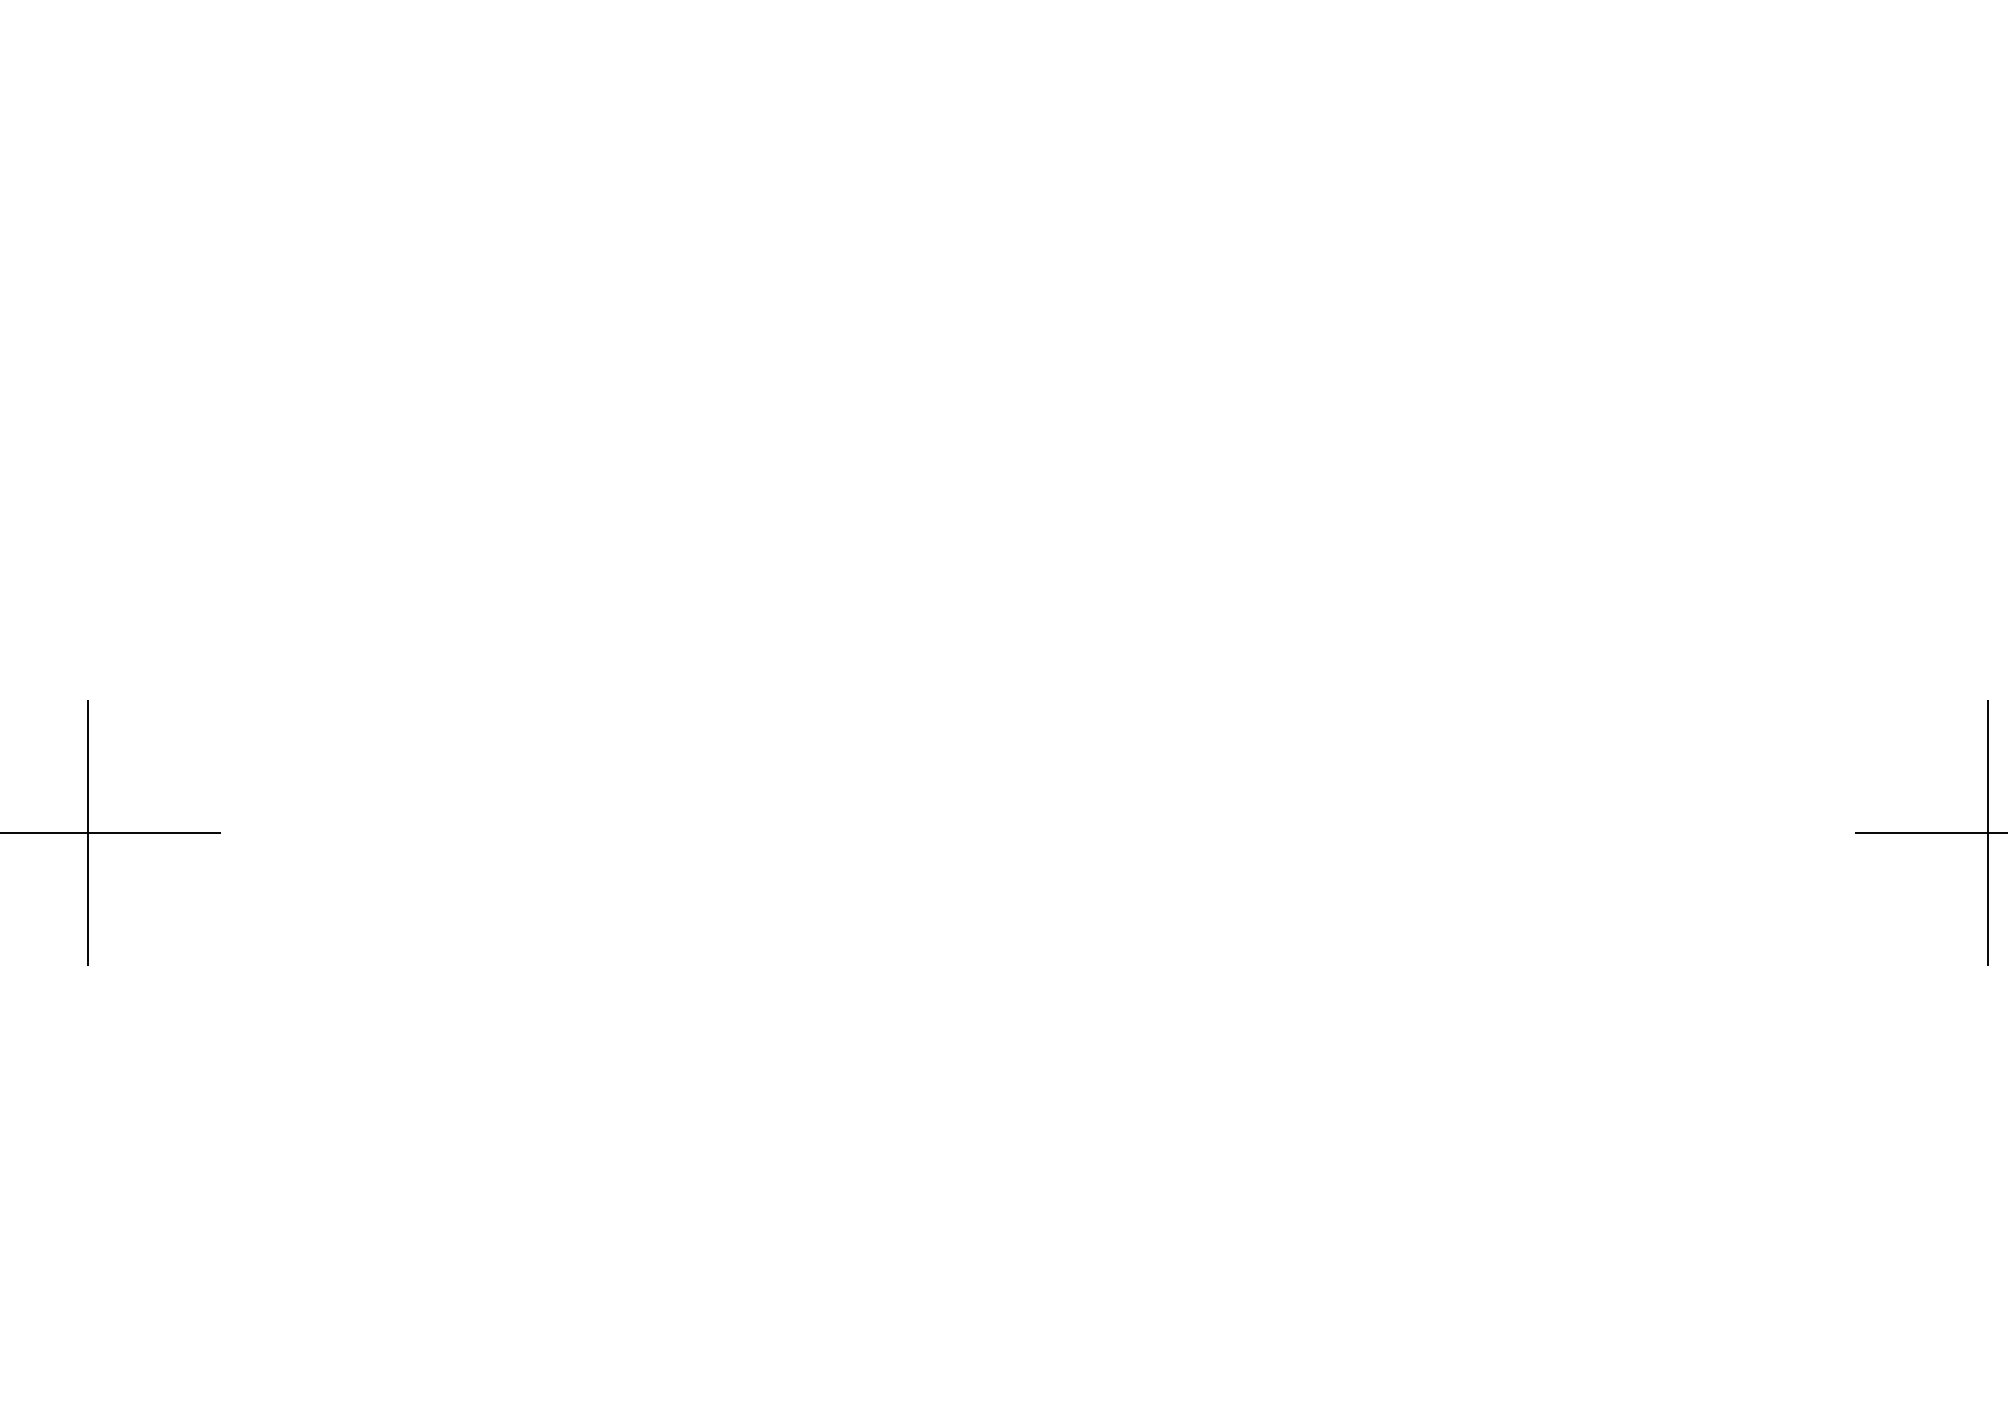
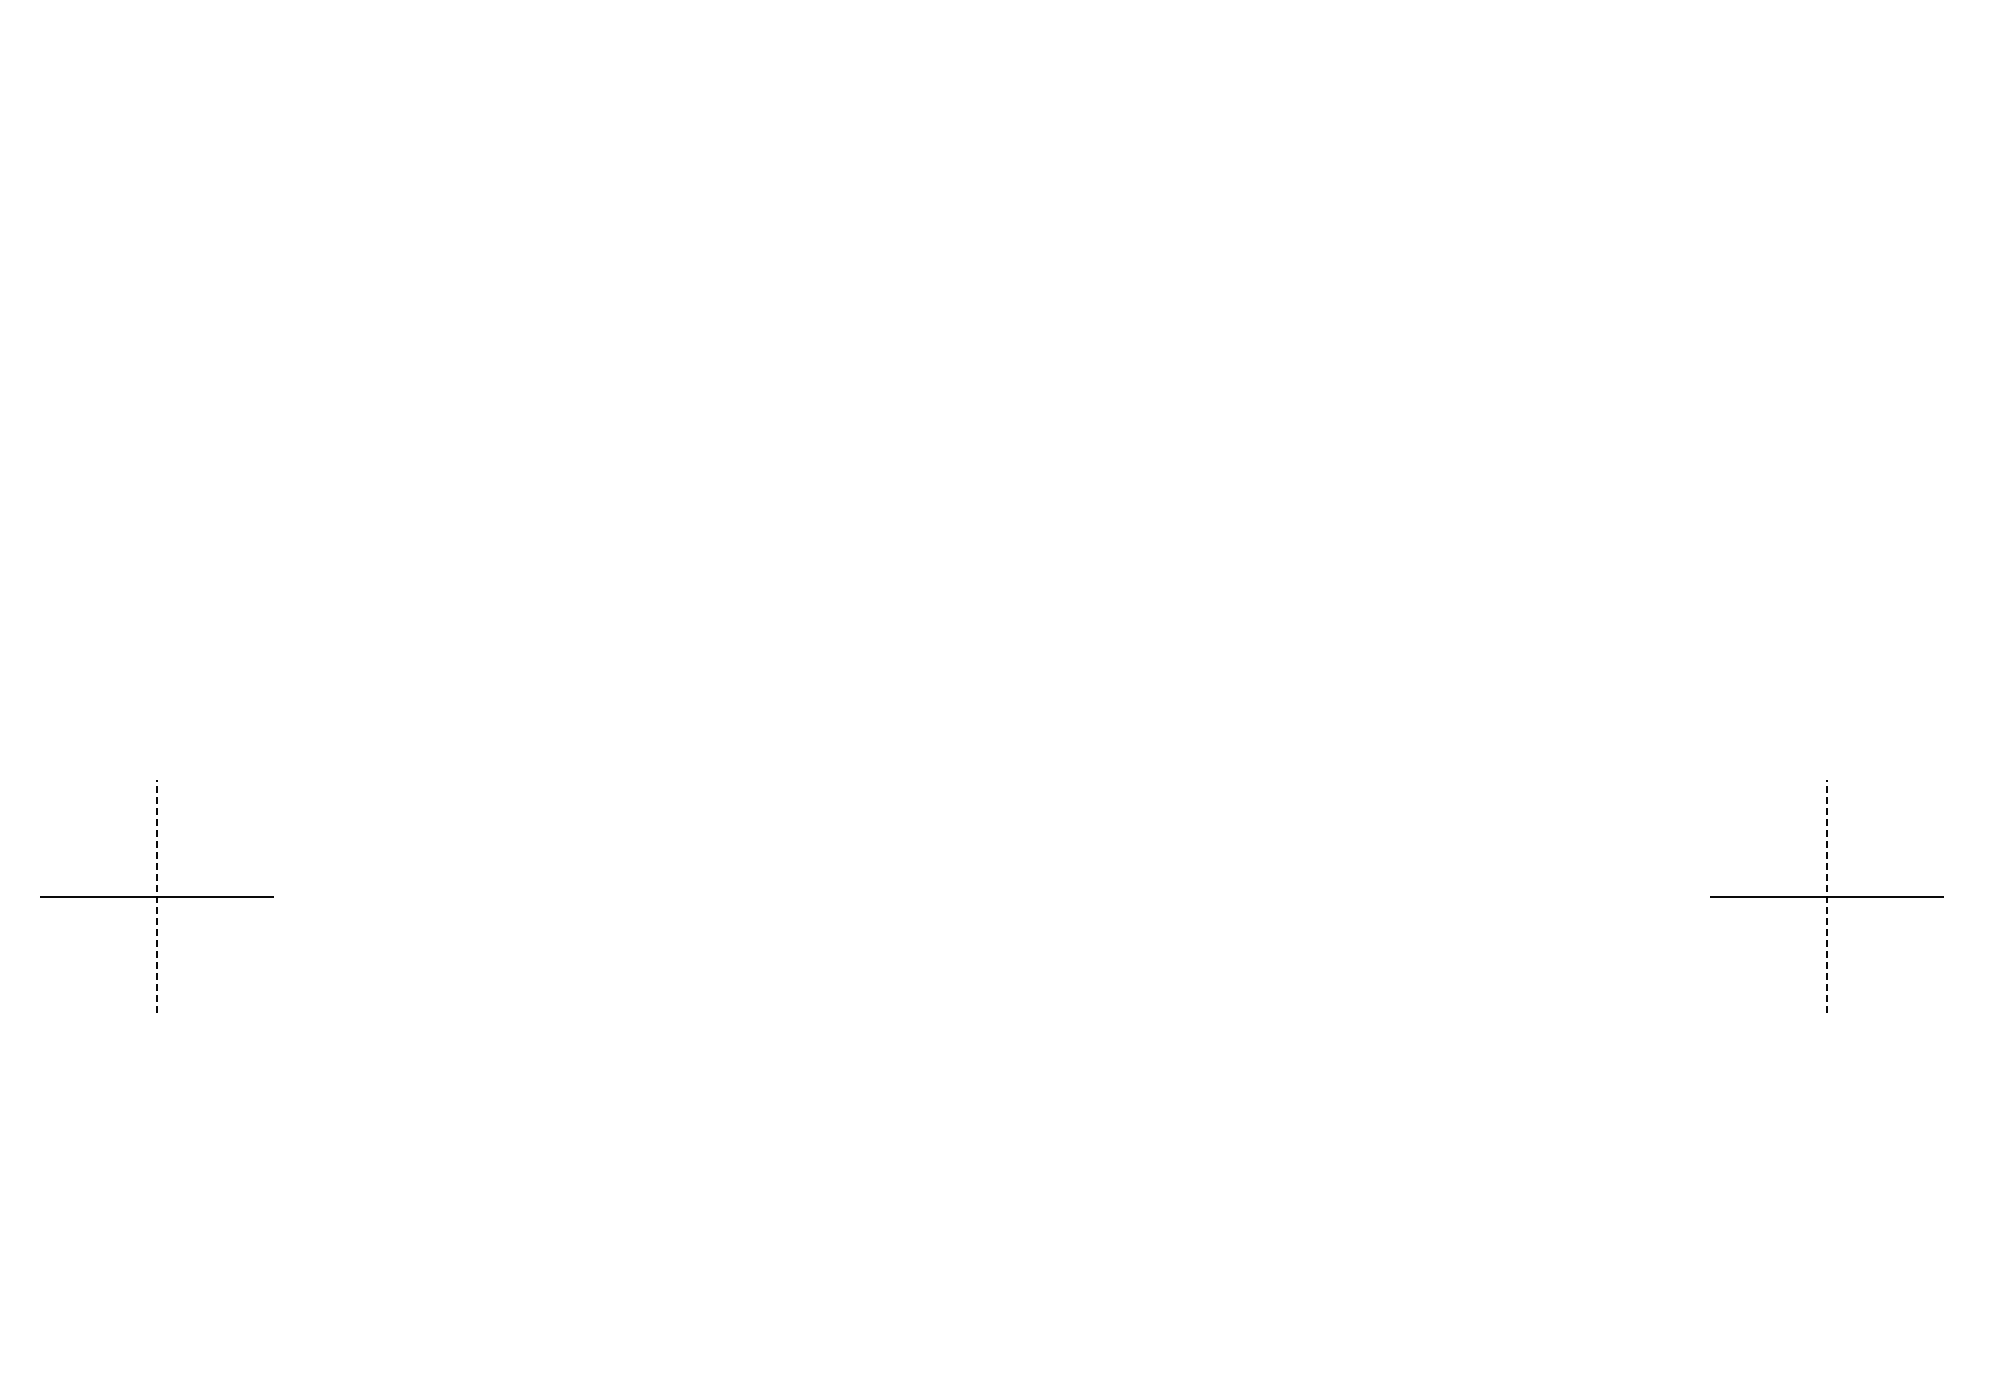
line: (88, 833) -> (157, 896), solid -> dashed
line: (1987, 833) -> (1826, 896), solid -> dashed

